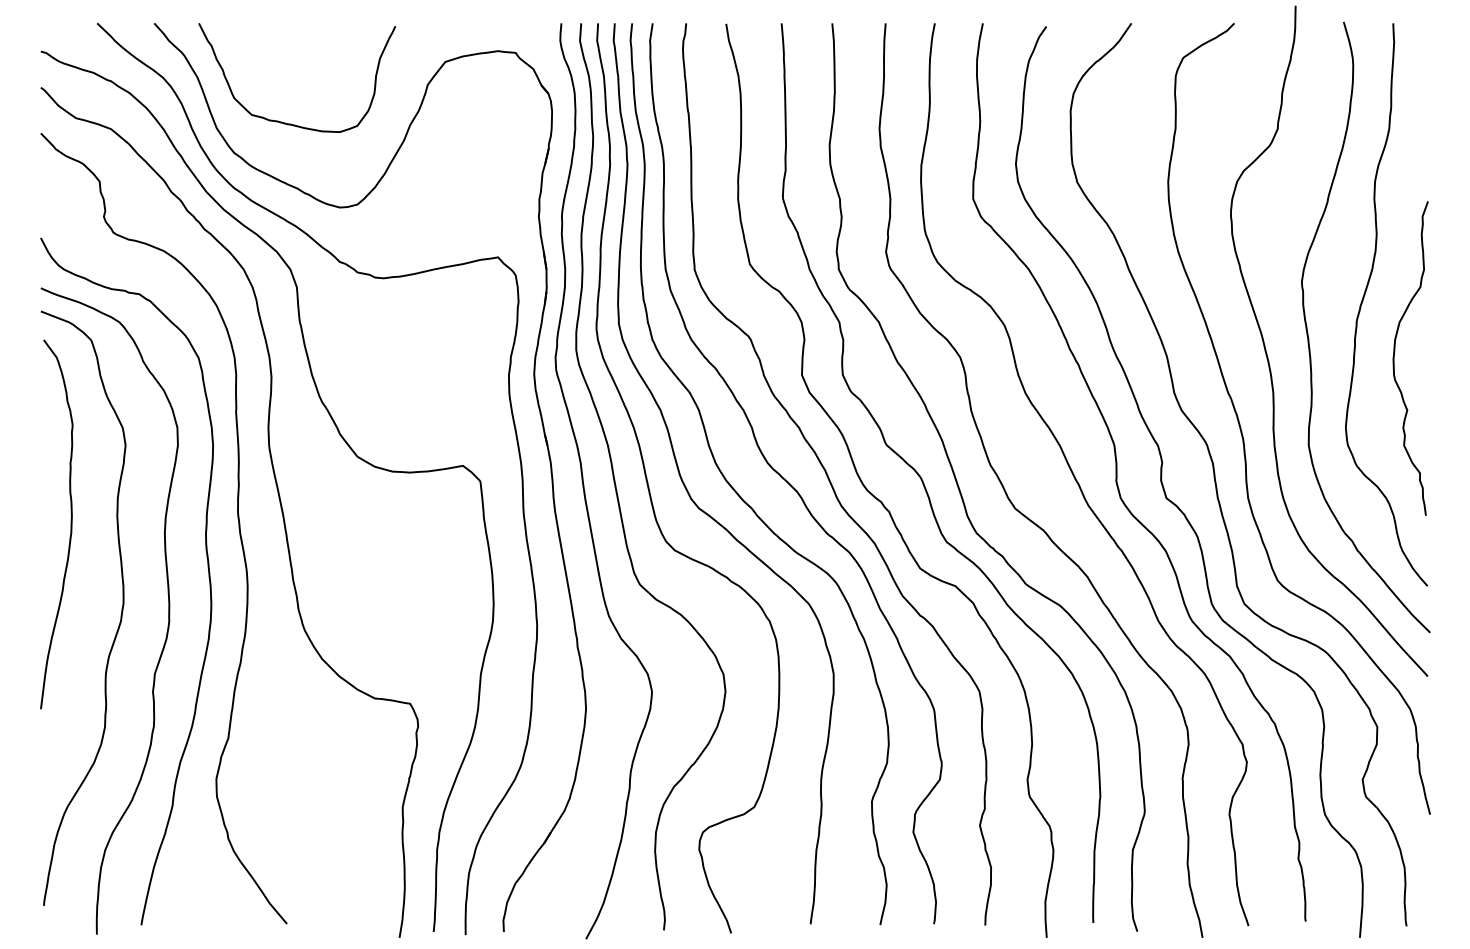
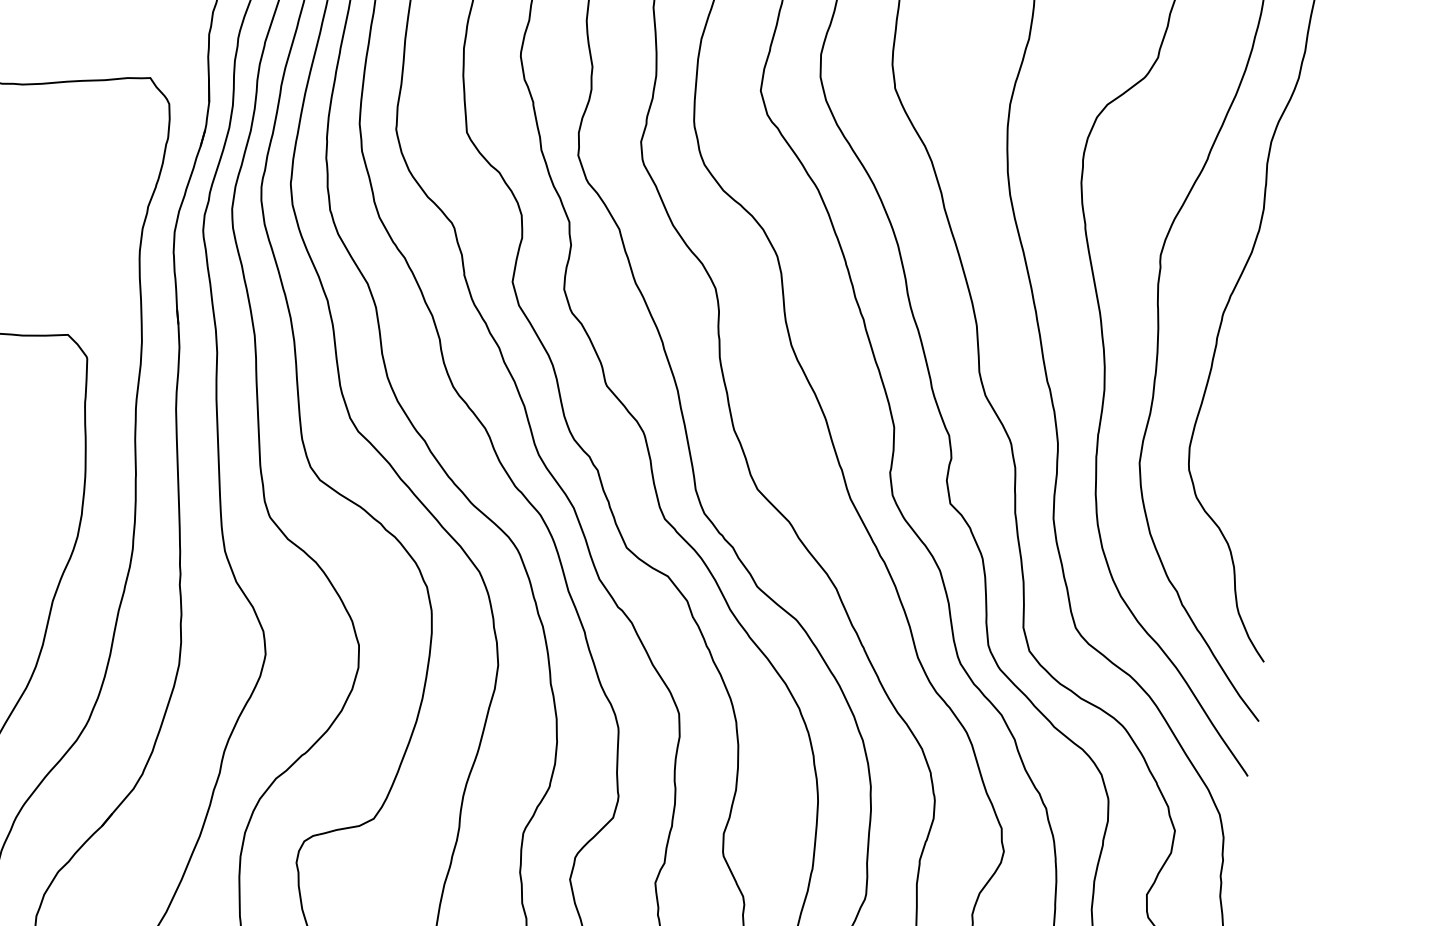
curve: (1394, 358) -> (1263, 368), removed

